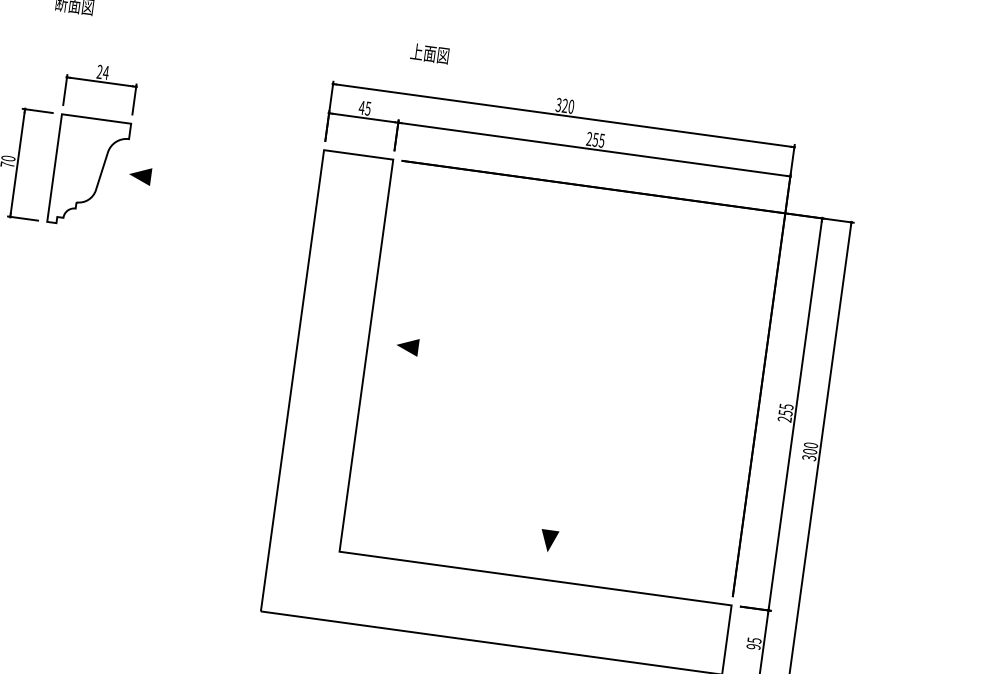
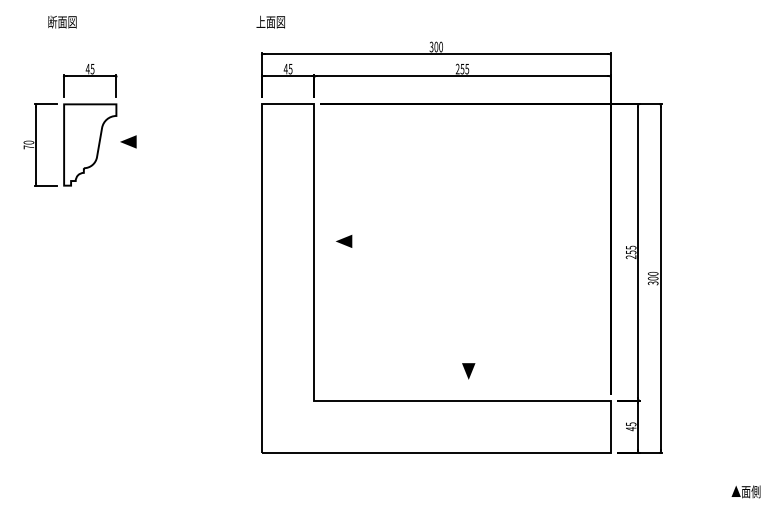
text: (429, 52) -> (270, 21), moved
text: (102, 71) -> (89, 68), 24 -> 45
text: (565, 106) -> (436, 47), 320 -> 300
text: (752, 647) -> (630, 429), 95 -> 45

